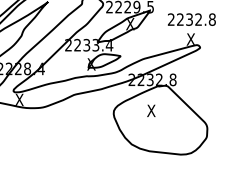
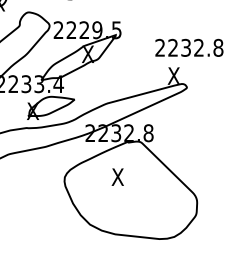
text: (191, 19) -> (188, 47), moved

